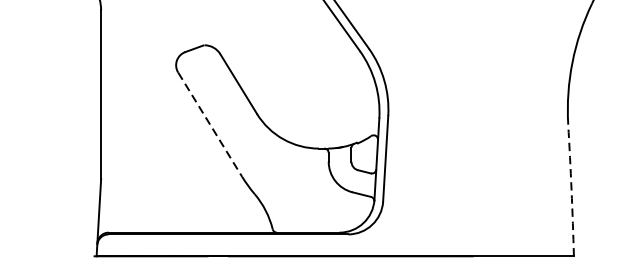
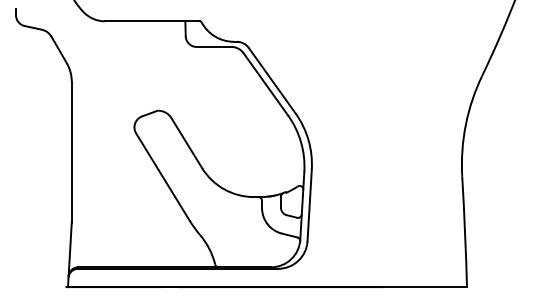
line: (210, 125) -> (163, 177), dashed -> solid
arc: (572, 189) -> (465, 231), dashed -> solid

